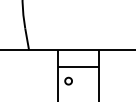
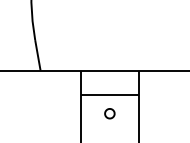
part: (68, 80) -> (109, 112), moved

